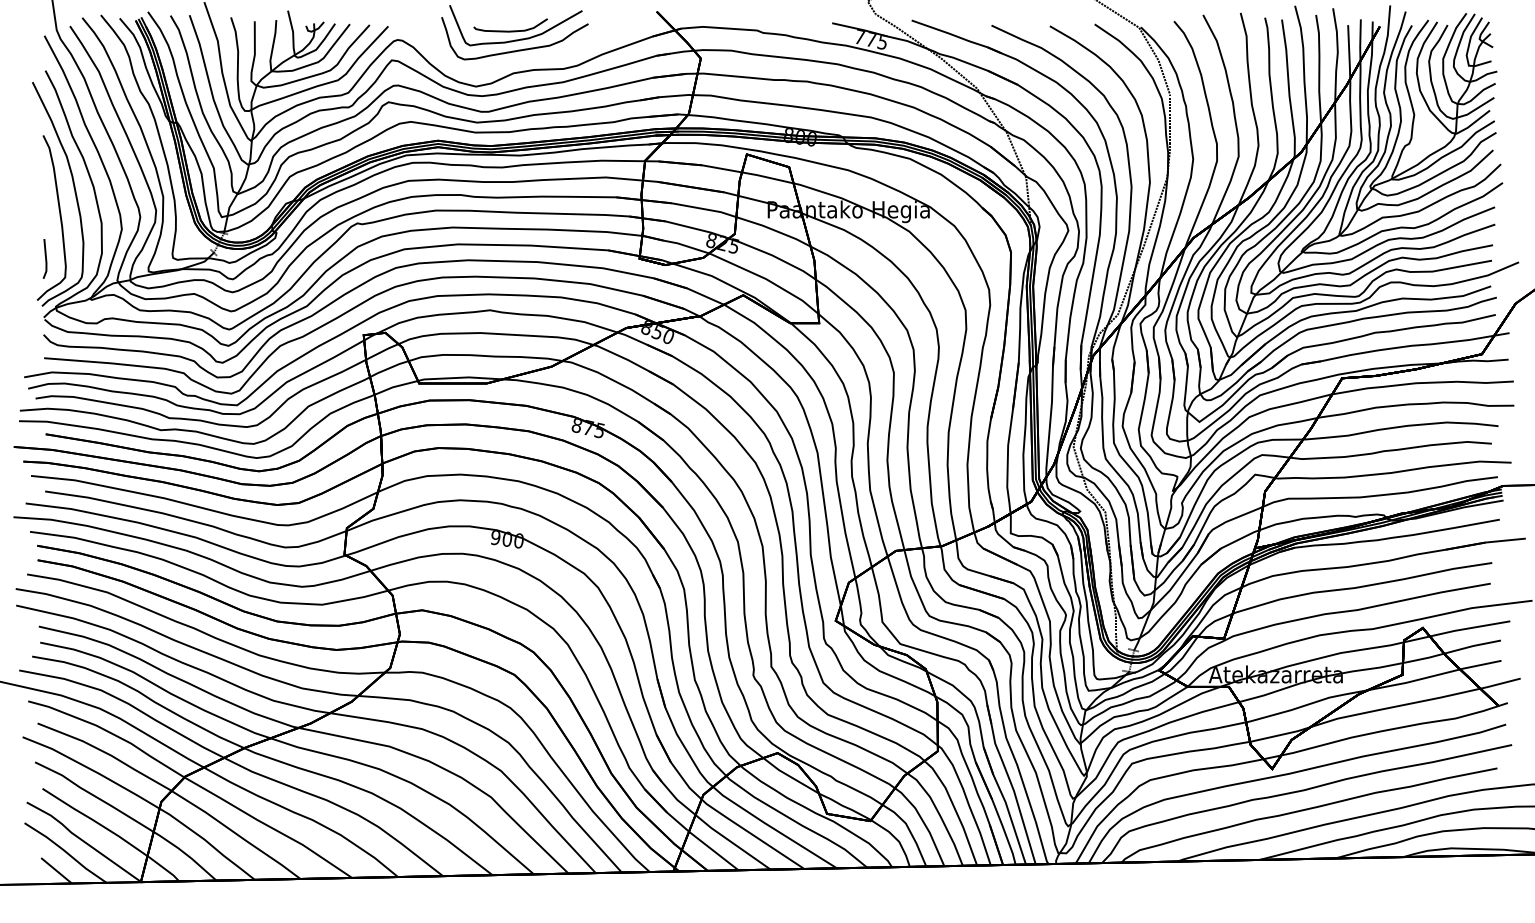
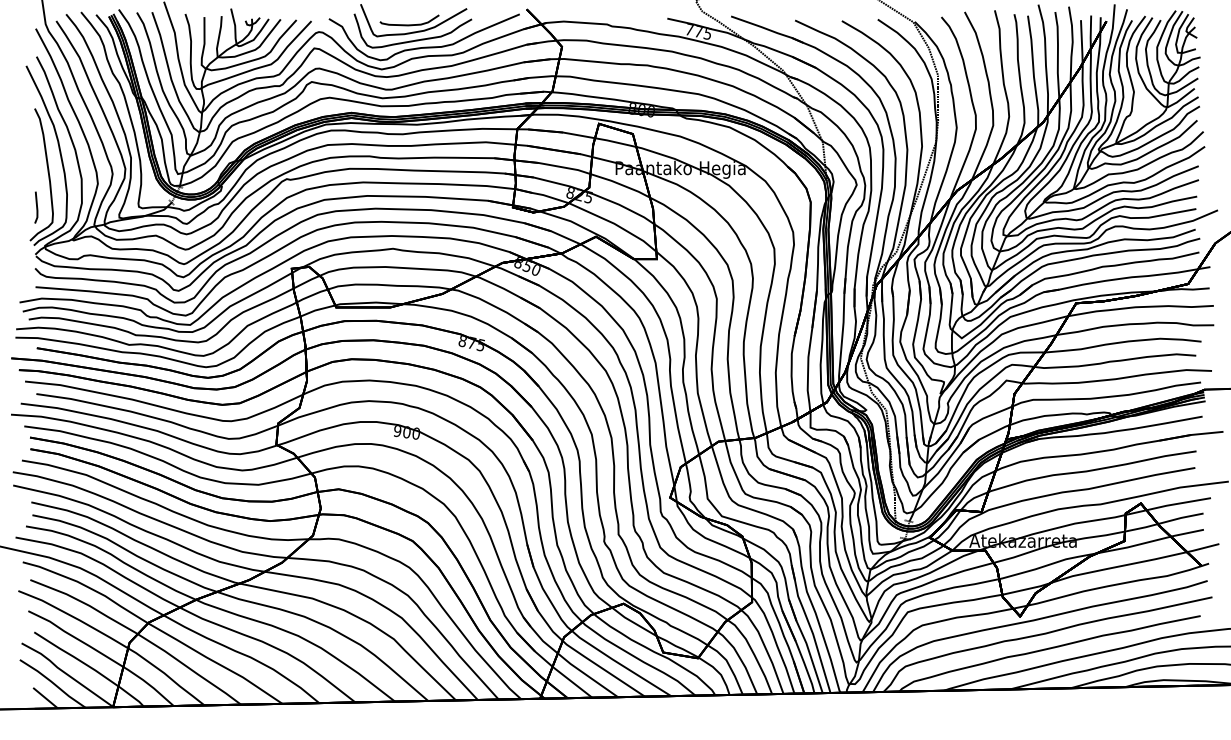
curve: (528, 58) -> (423, 46), added

